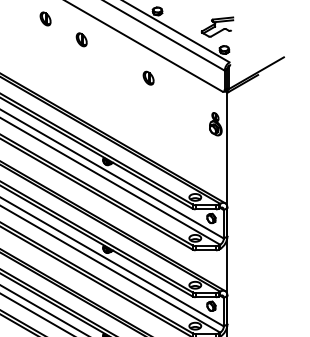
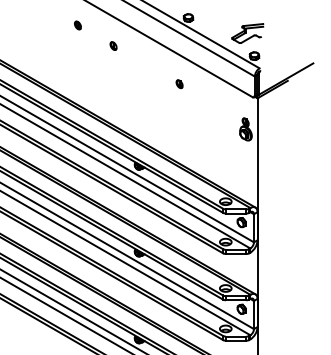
part: (45, 18) -> (77, 25), size x0.62
part: (81, 39) -> (113, 45), size x0.62
part: (148, 78) -> (179, 84), size x0.62

